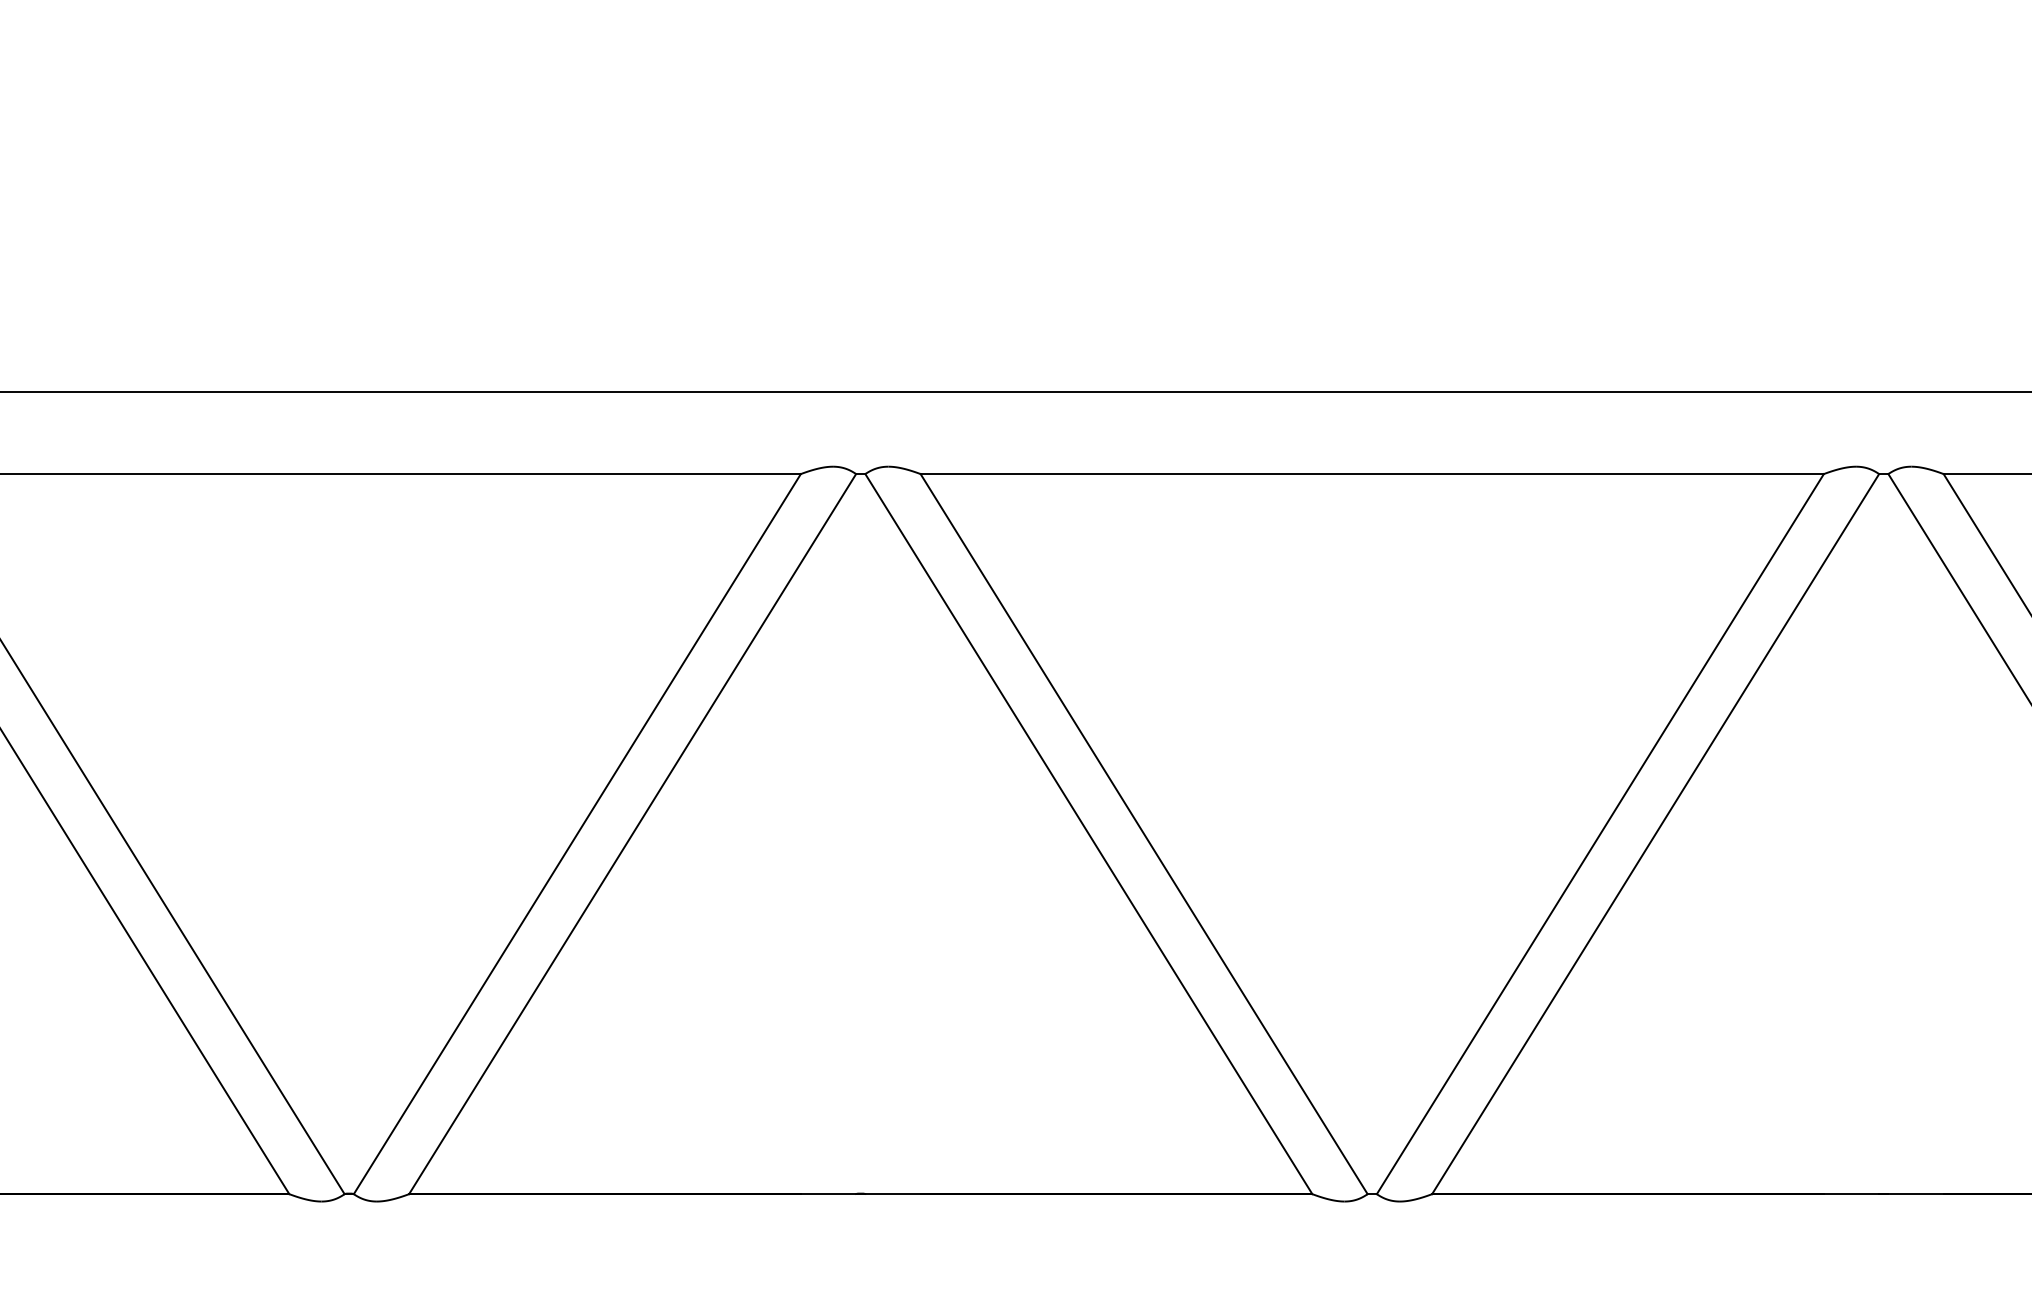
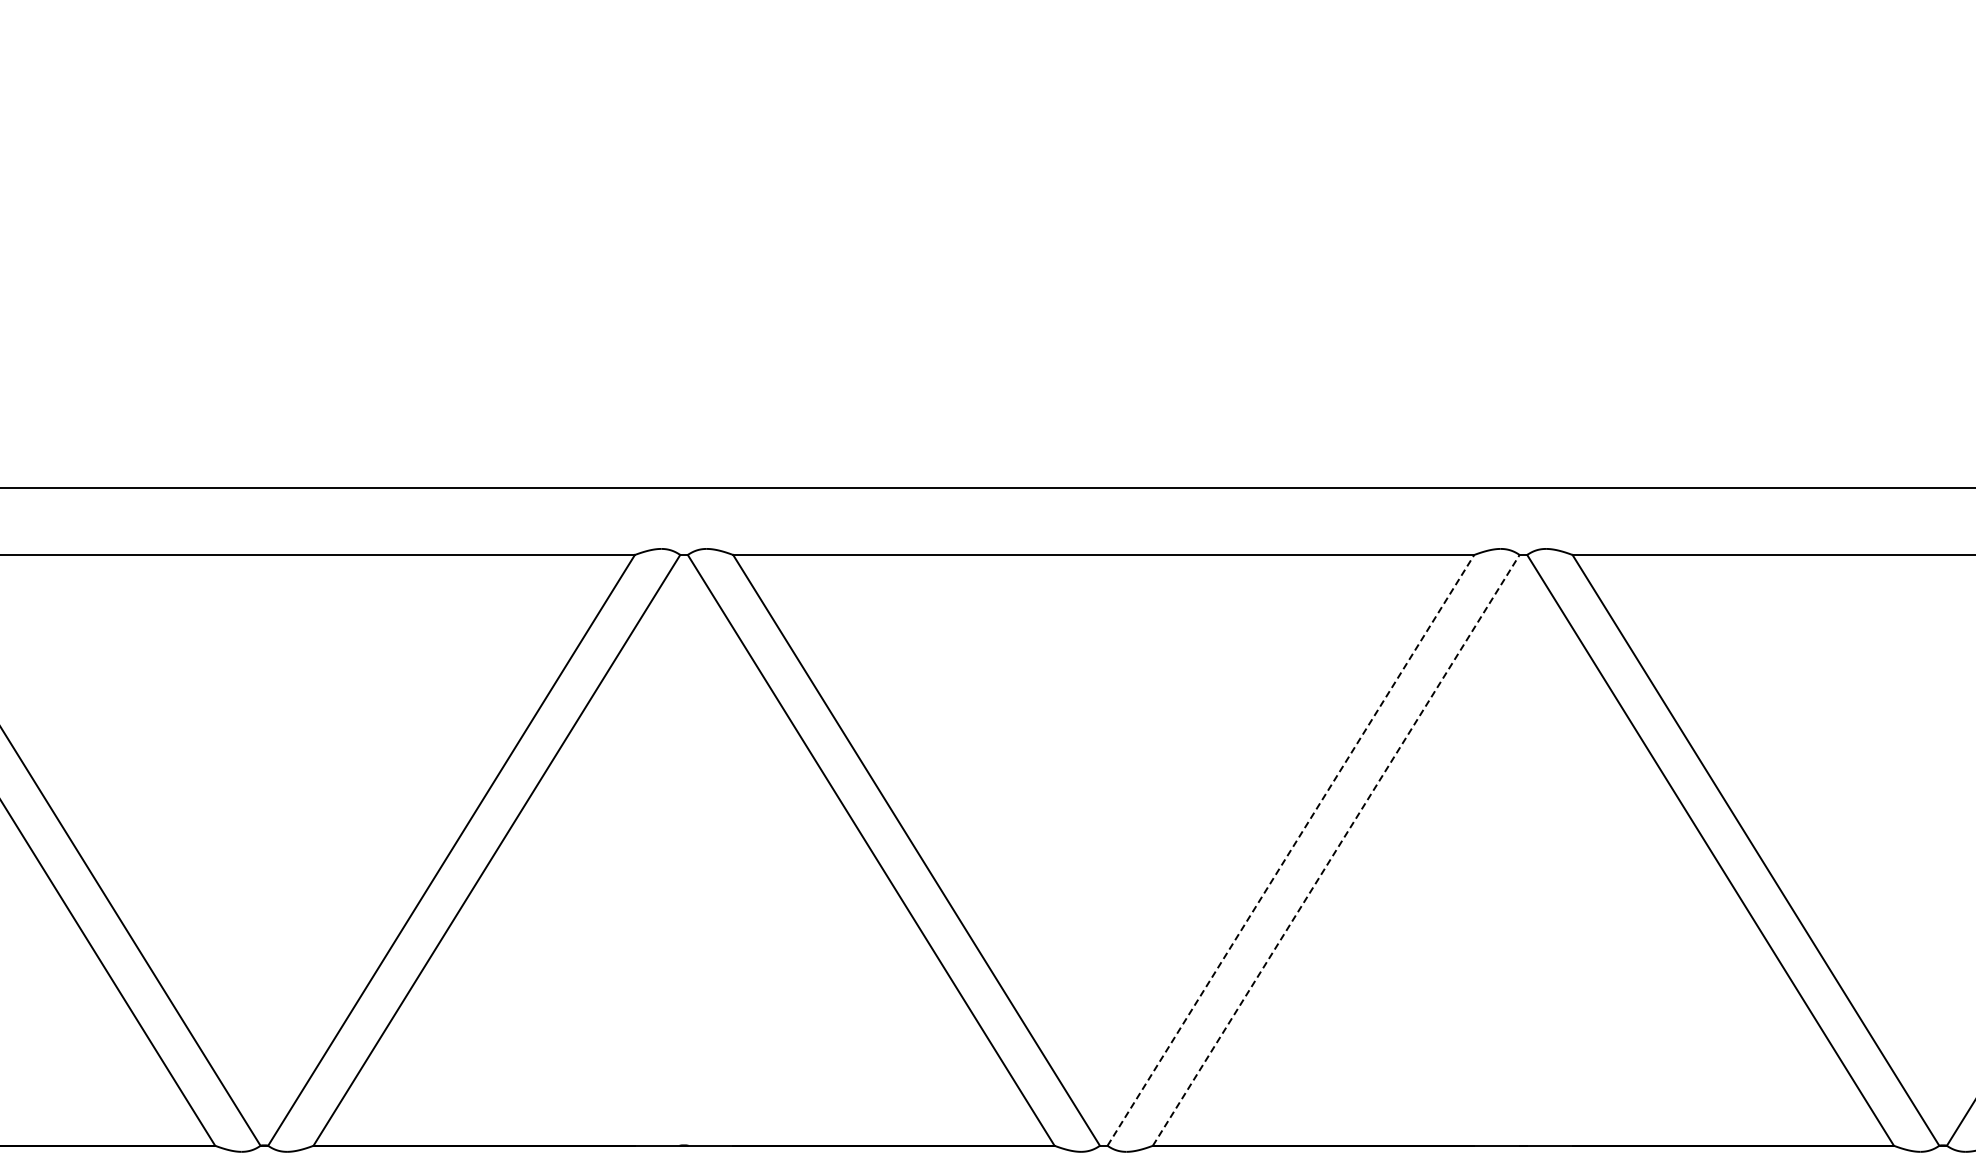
line: (1599, 834) -> (1290, 850), solid -> dashed
line: (1655, 834) -> (1336, 850), solid -> dashed

